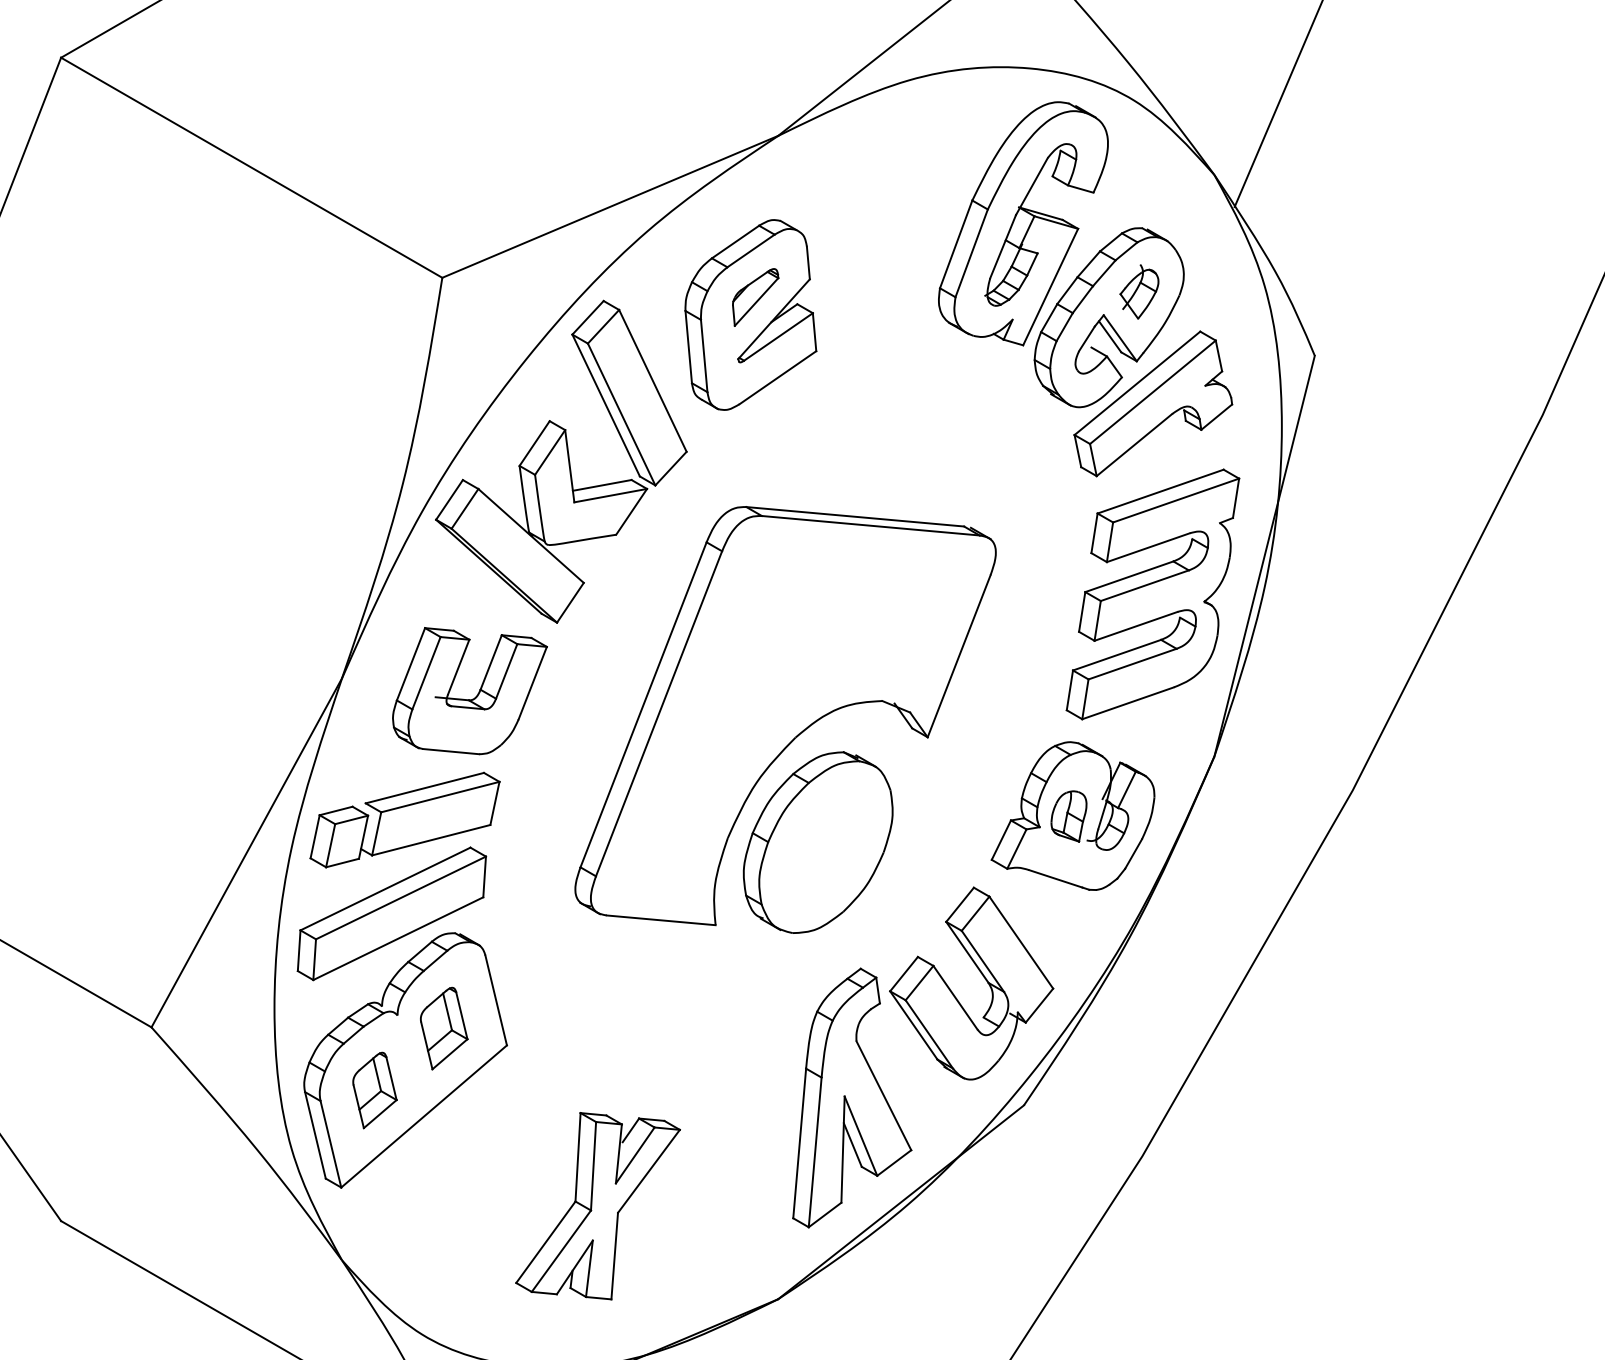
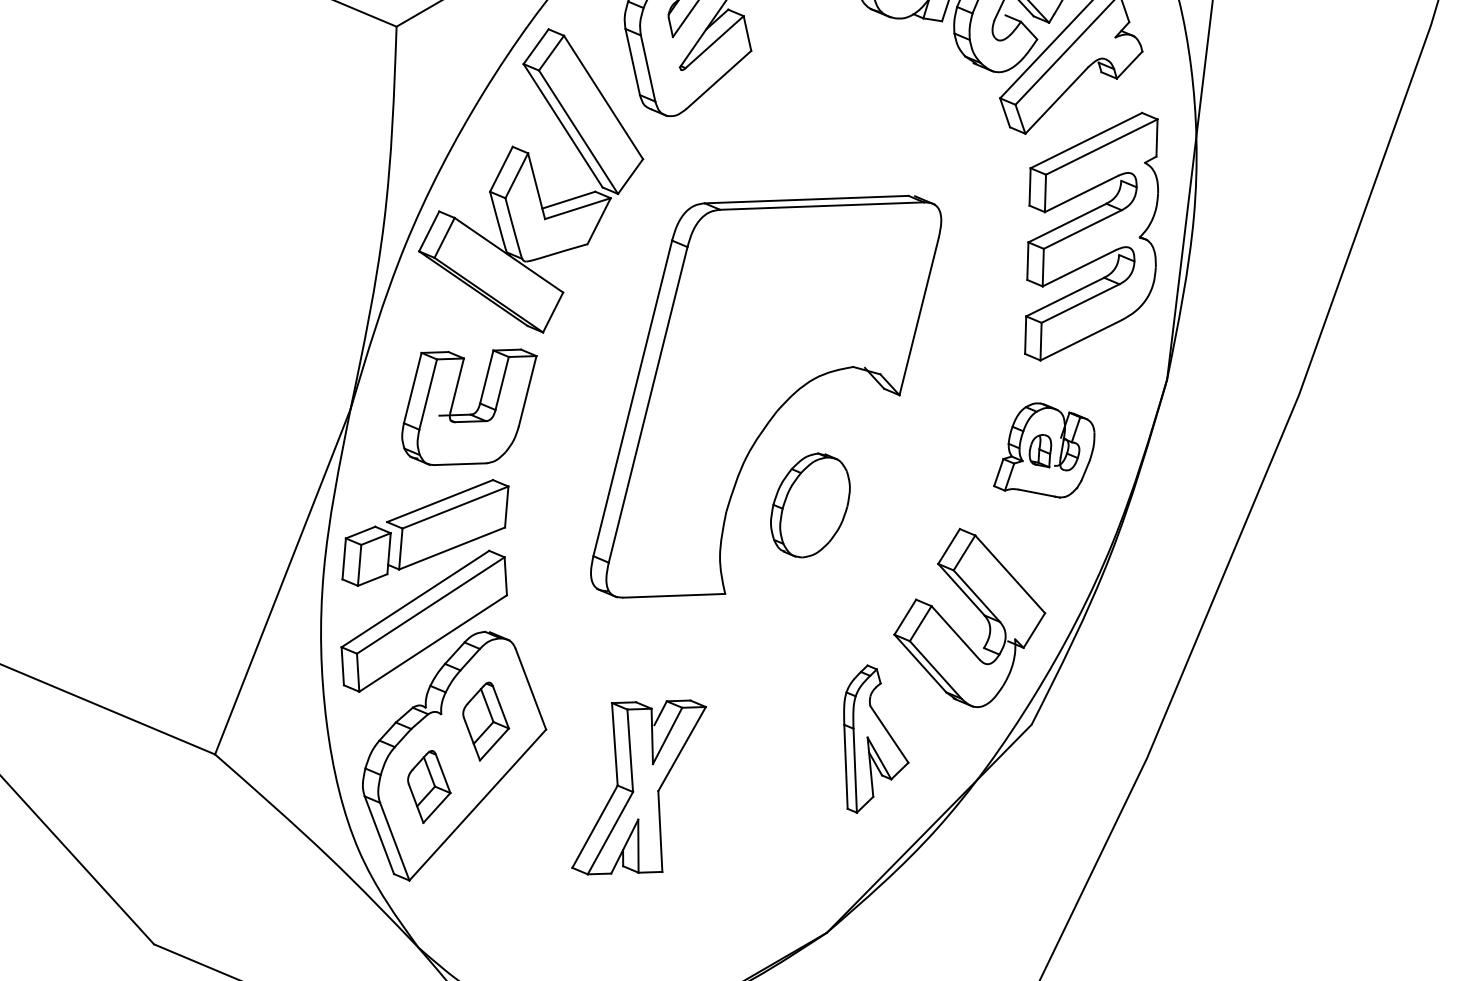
part: (1072, 815) -> (1042, 450), size x0.7
part: (817, 842) -> (809, 505), size x0.6
part: (852, 1097) -> (872, 737), size x0.6
part: (597, 1206) -> (638, 787), moved

